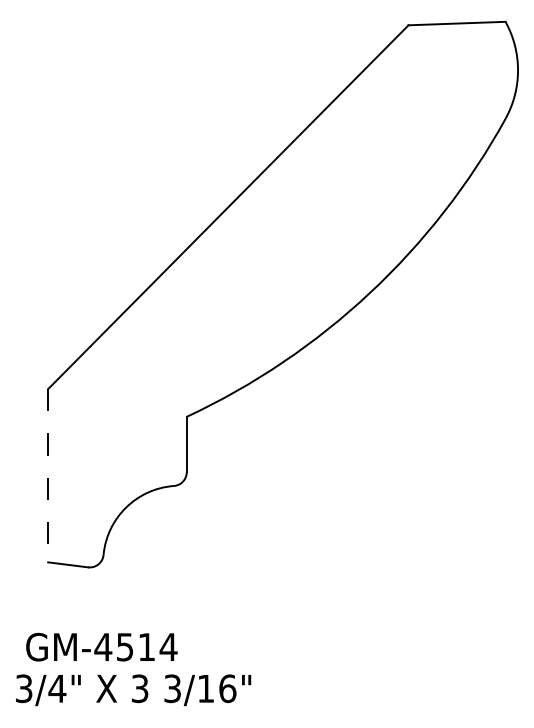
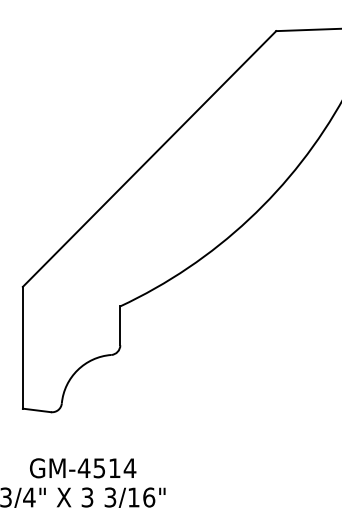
line: (48, 475) -> (23, 347), dashed -> solid
text: (101, 646) -> (82, 467), moved

